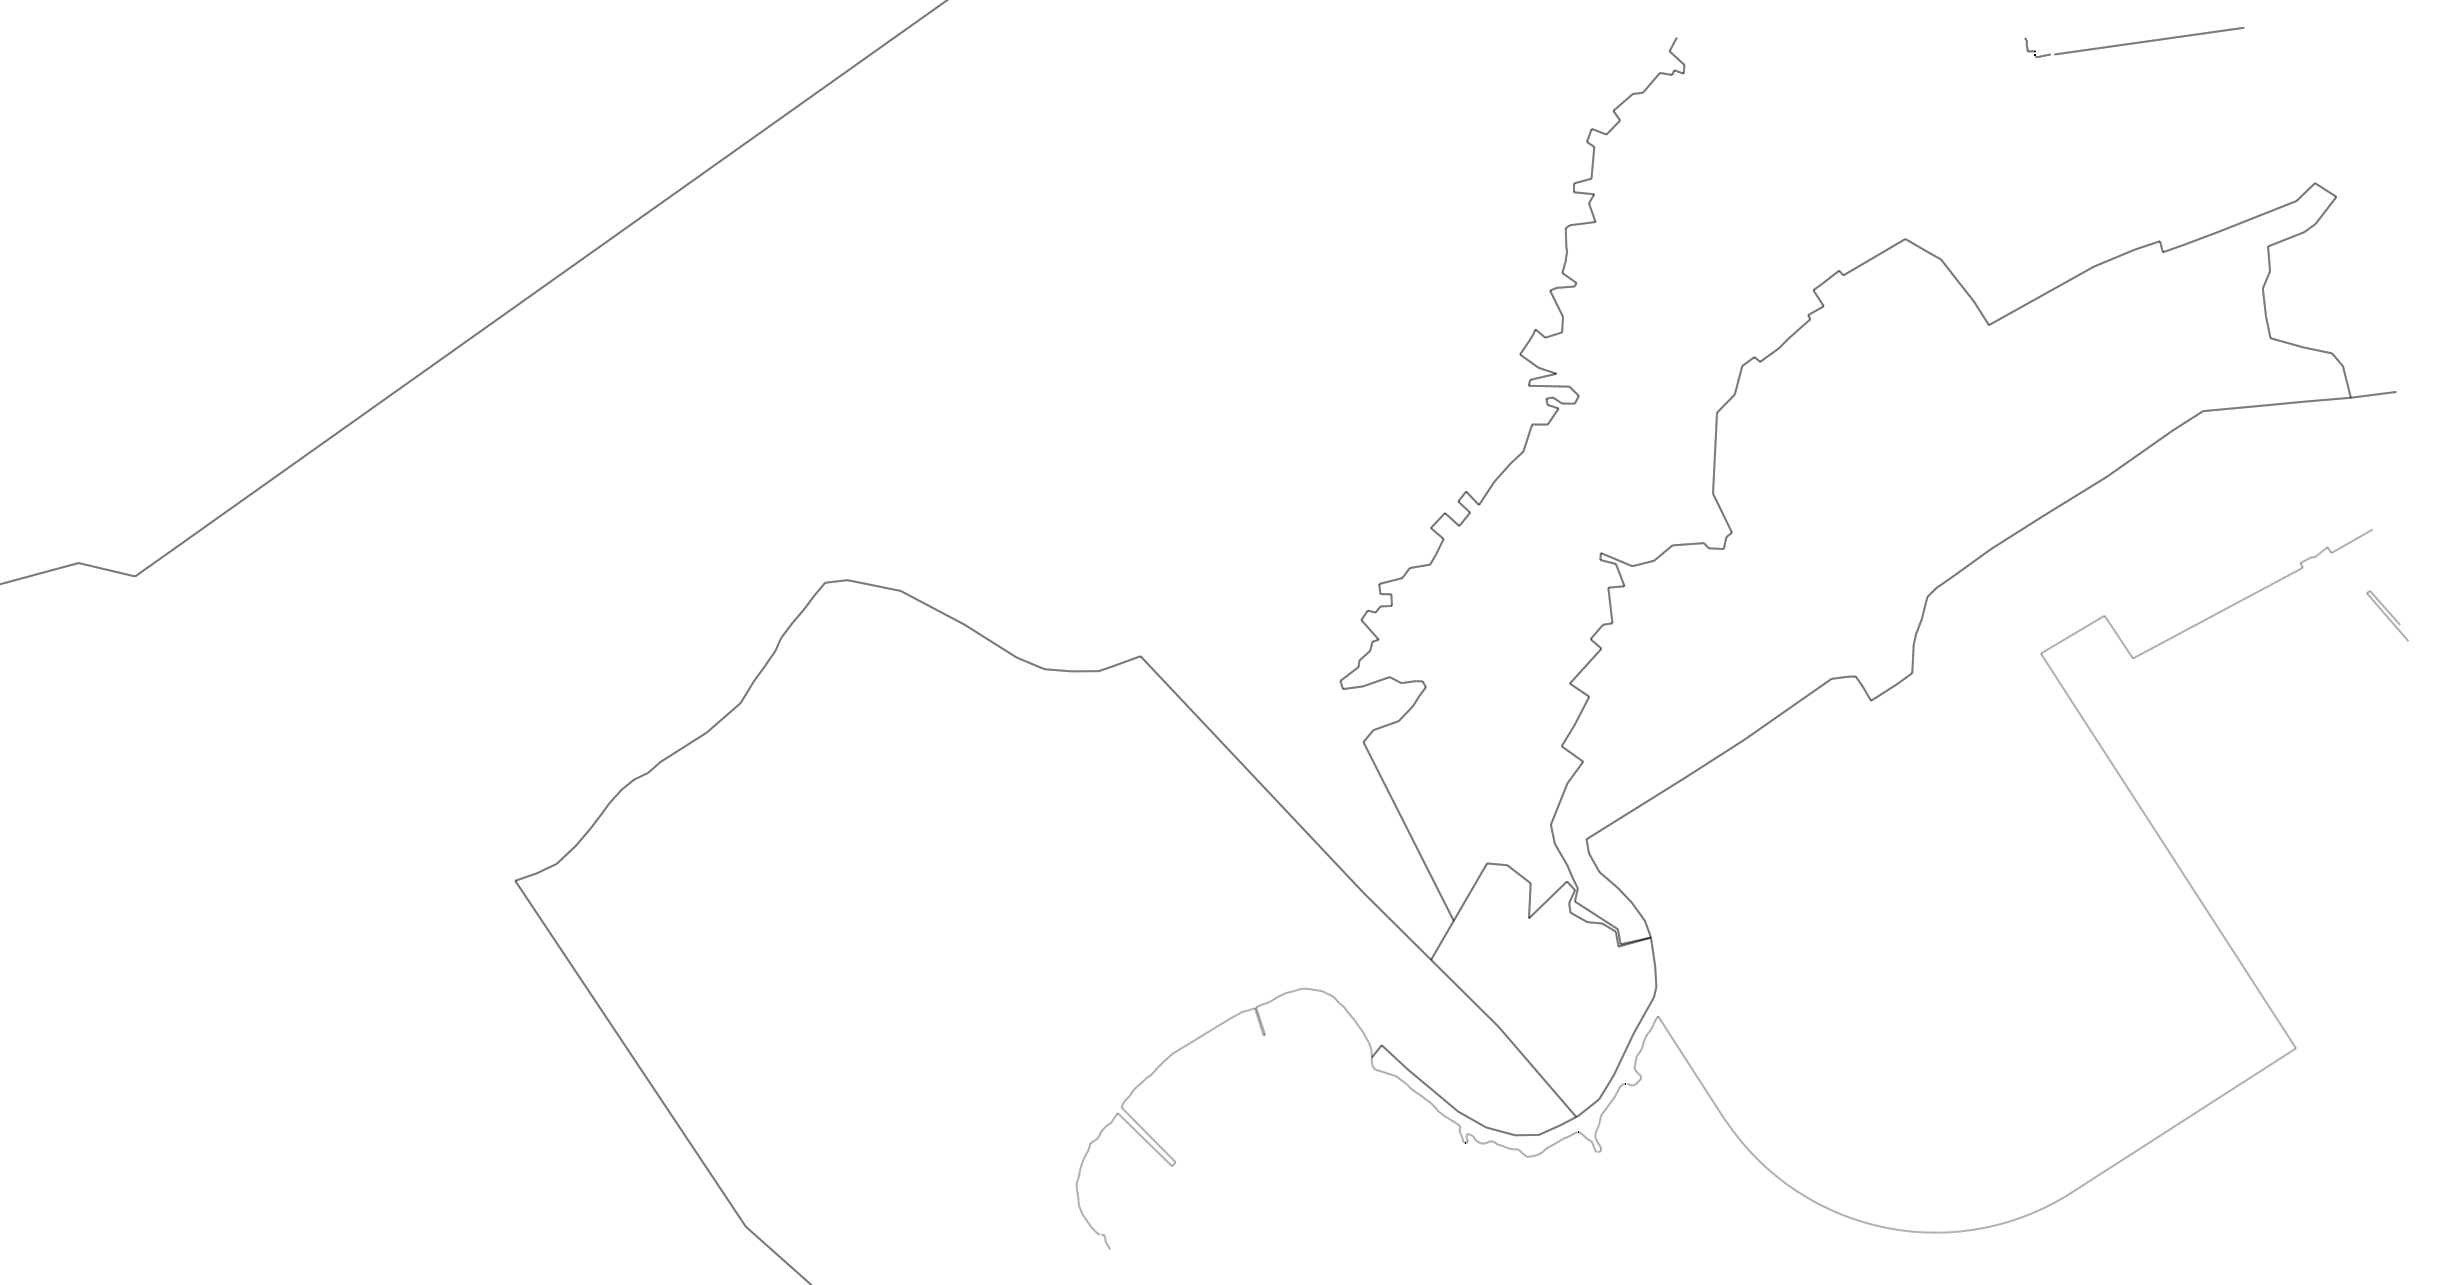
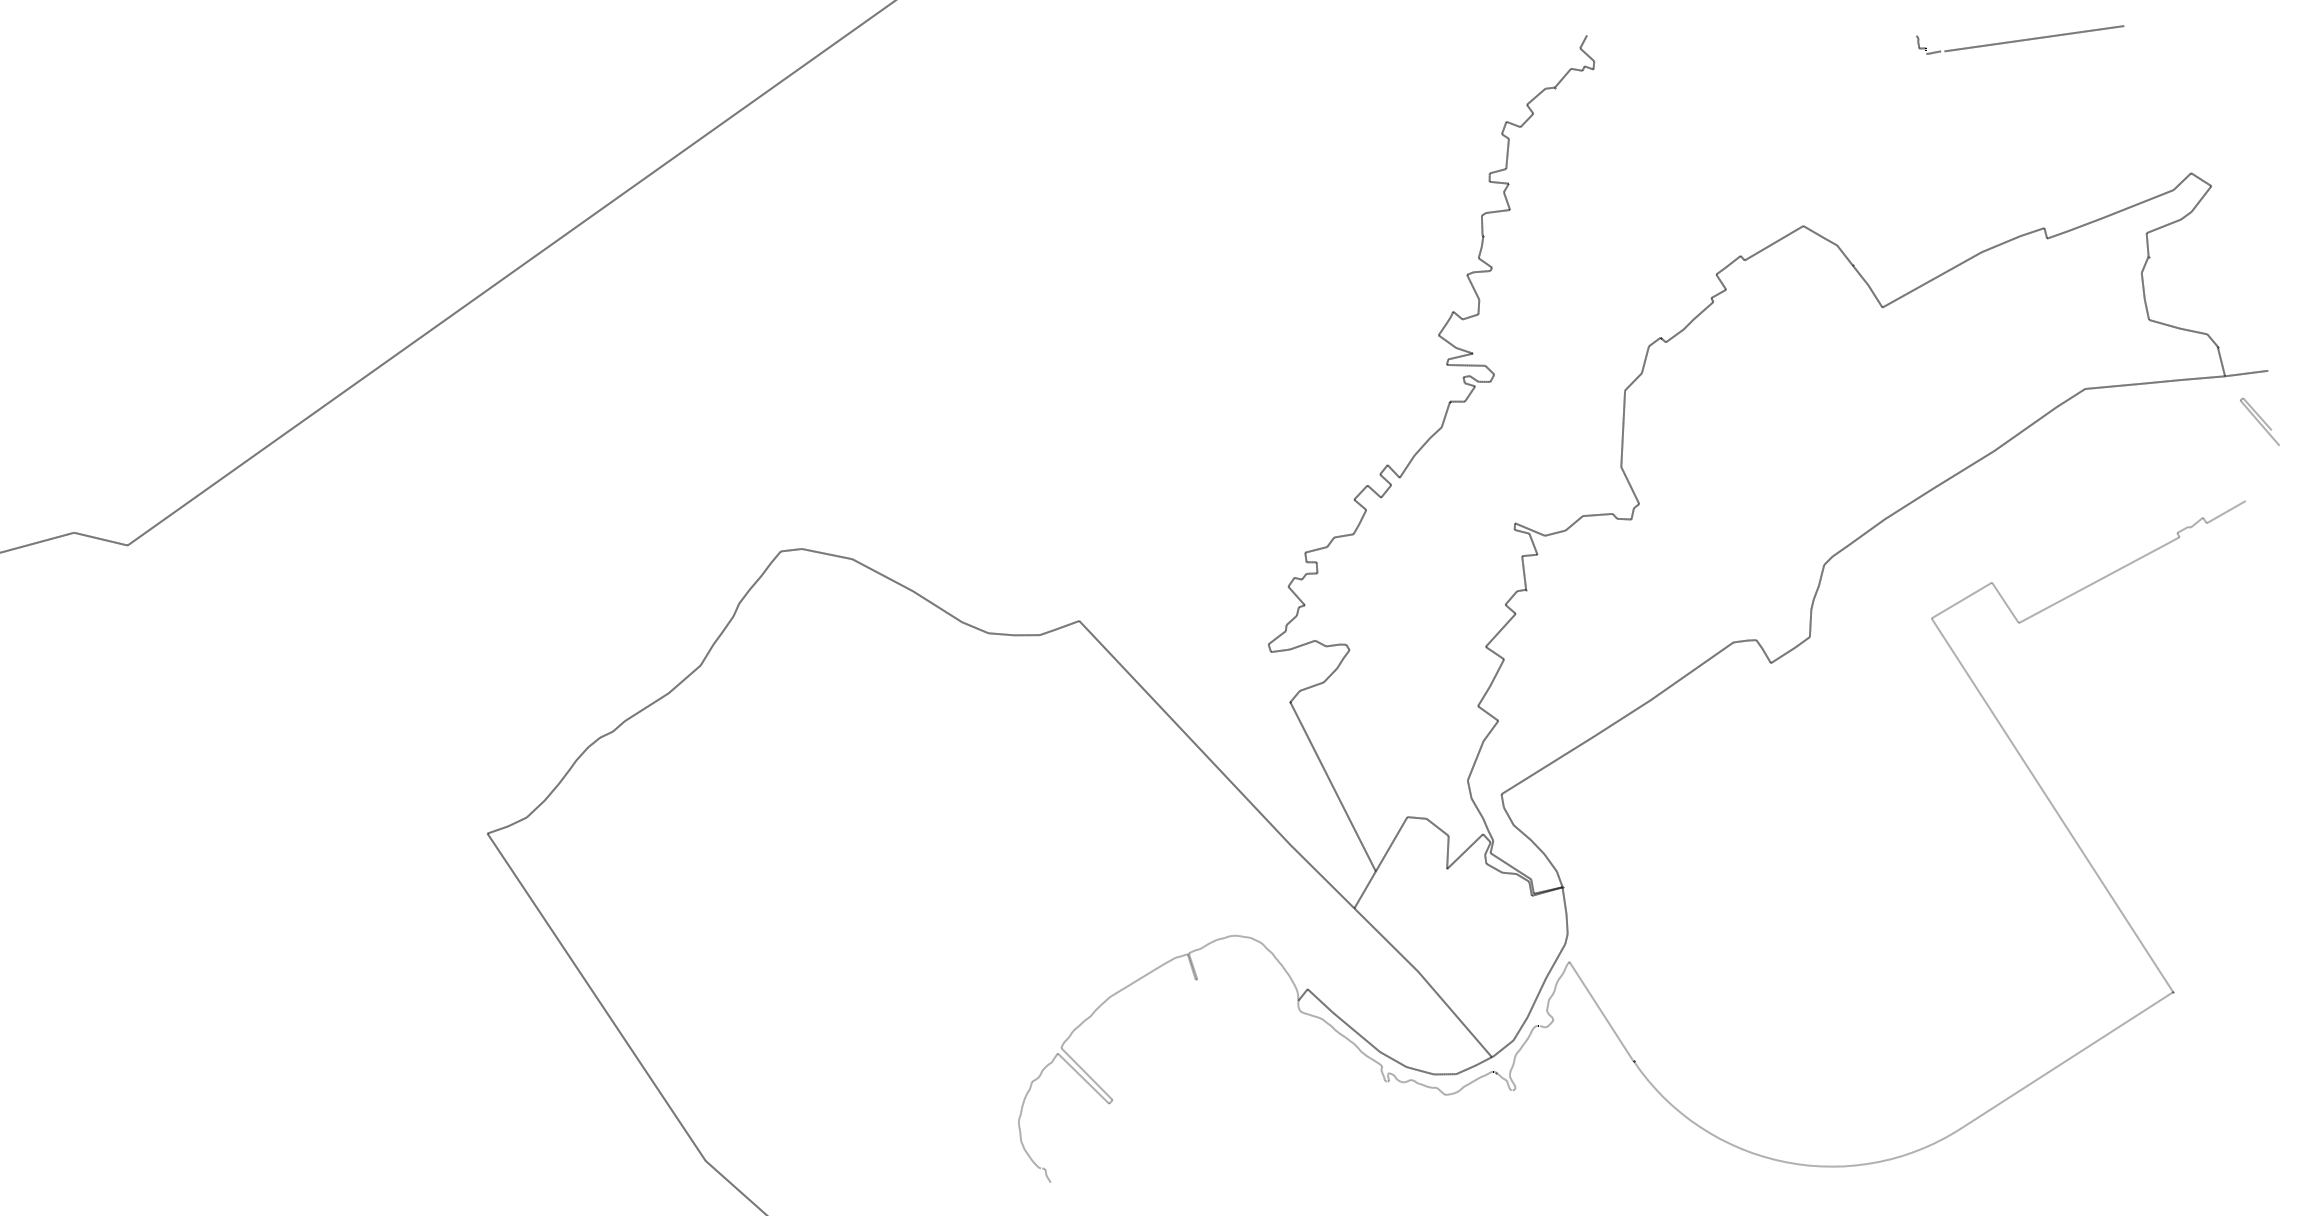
line: (2387, 615) -> (2259, 421), moved

